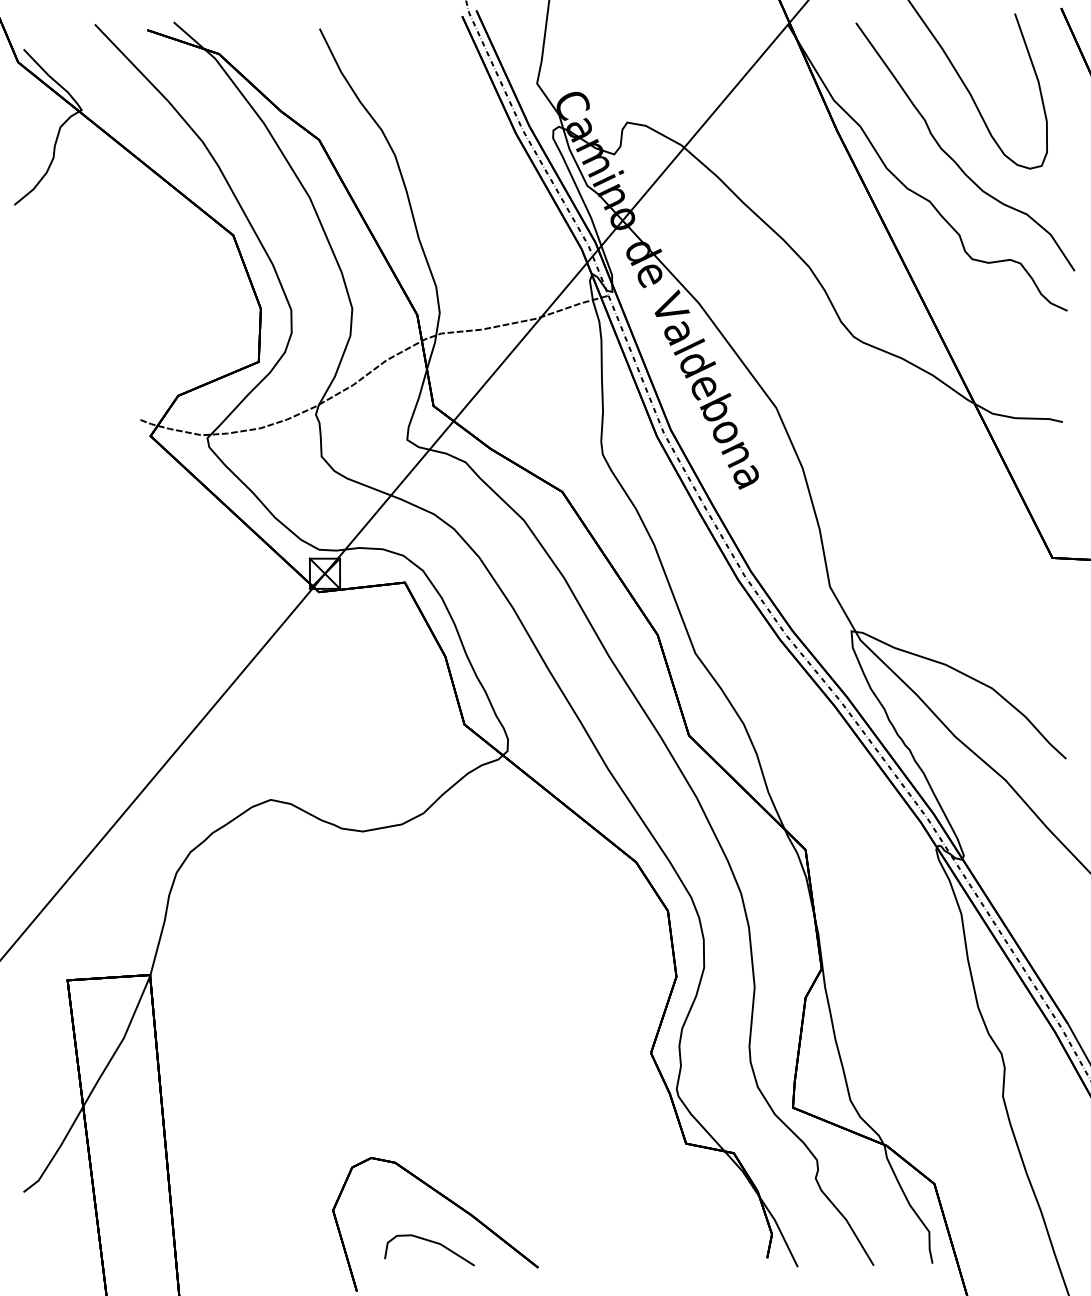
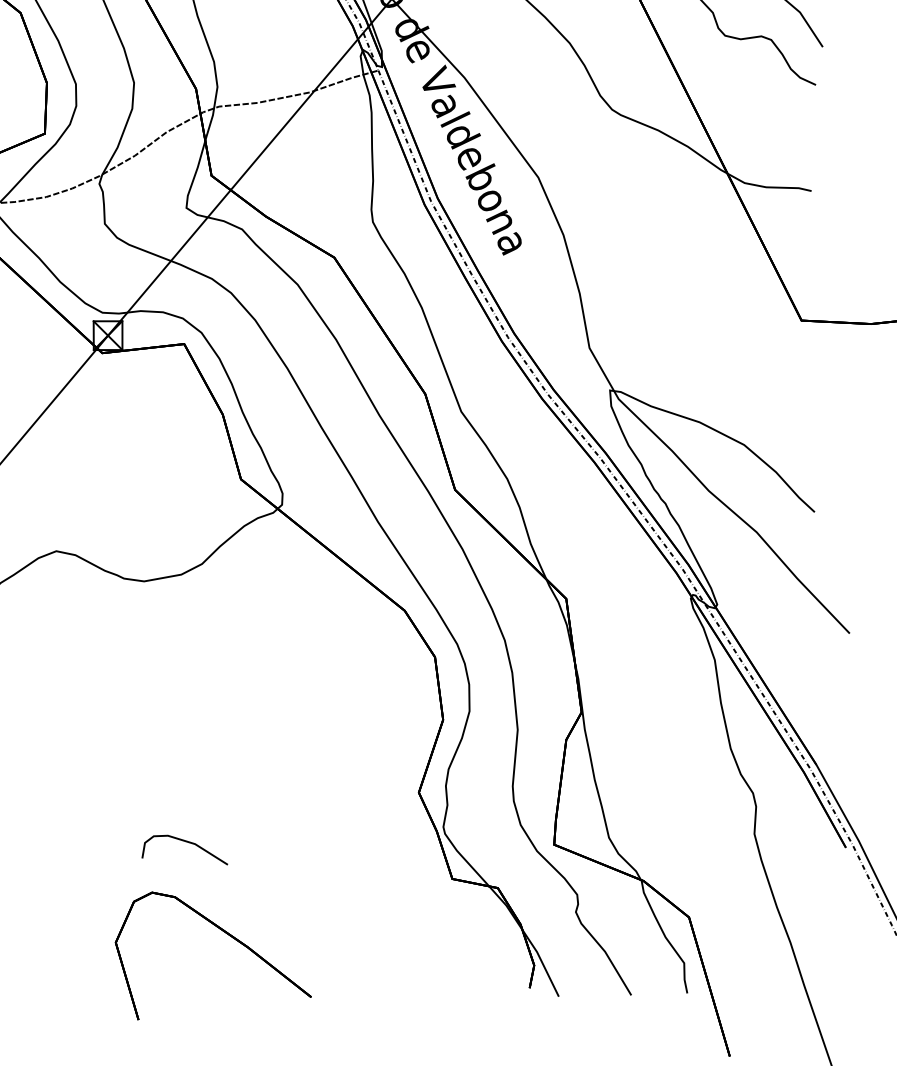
curve: (431, 1242) -> (186, 842), moved

